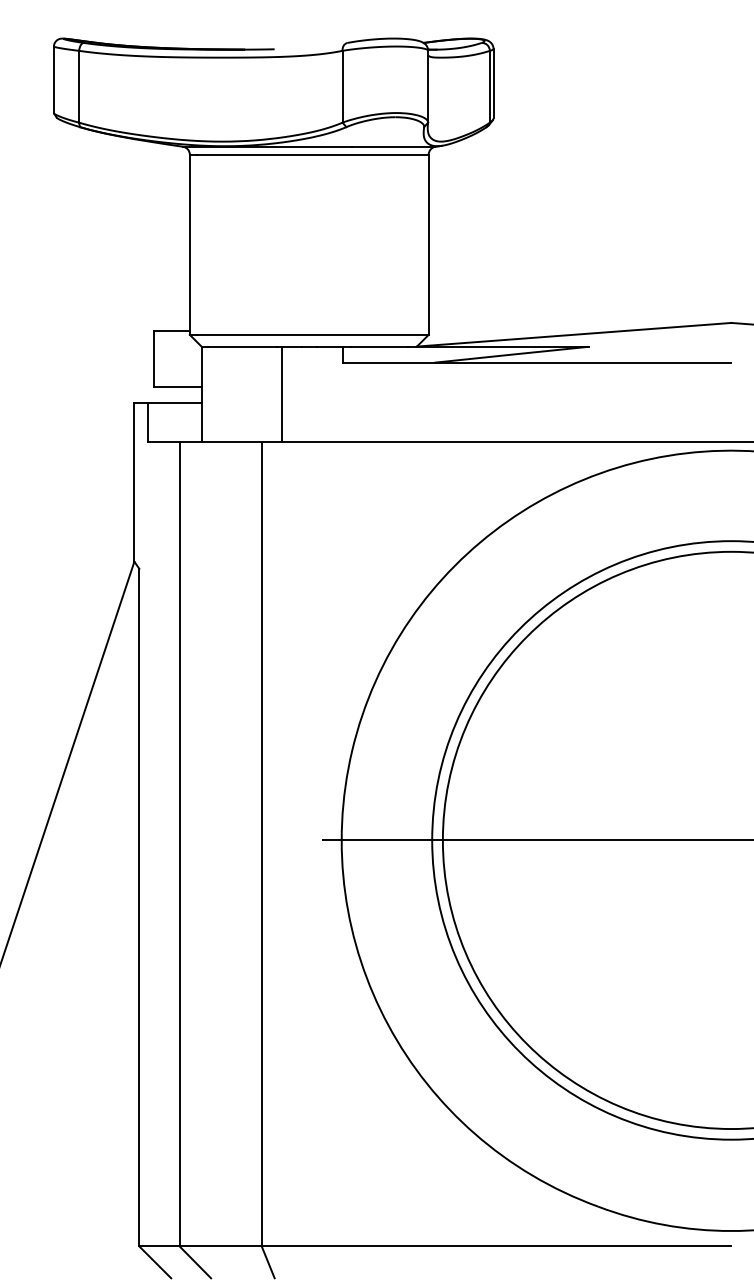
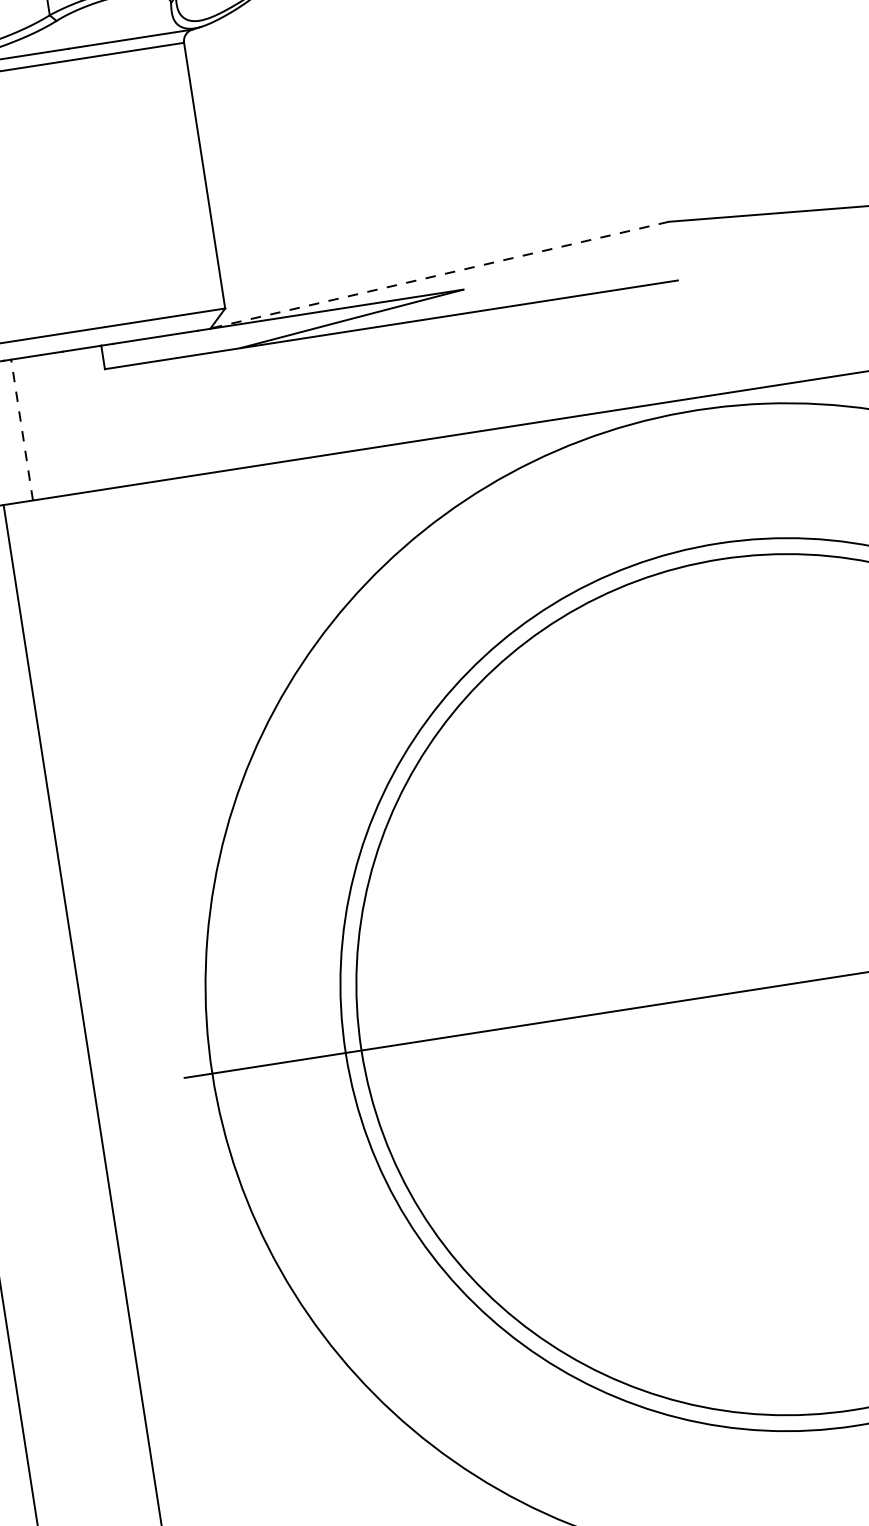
line: (574, 334) -> (440, 274), solid -> dashed
line: (281, 394) -> (21, 429), solid -> dashed

